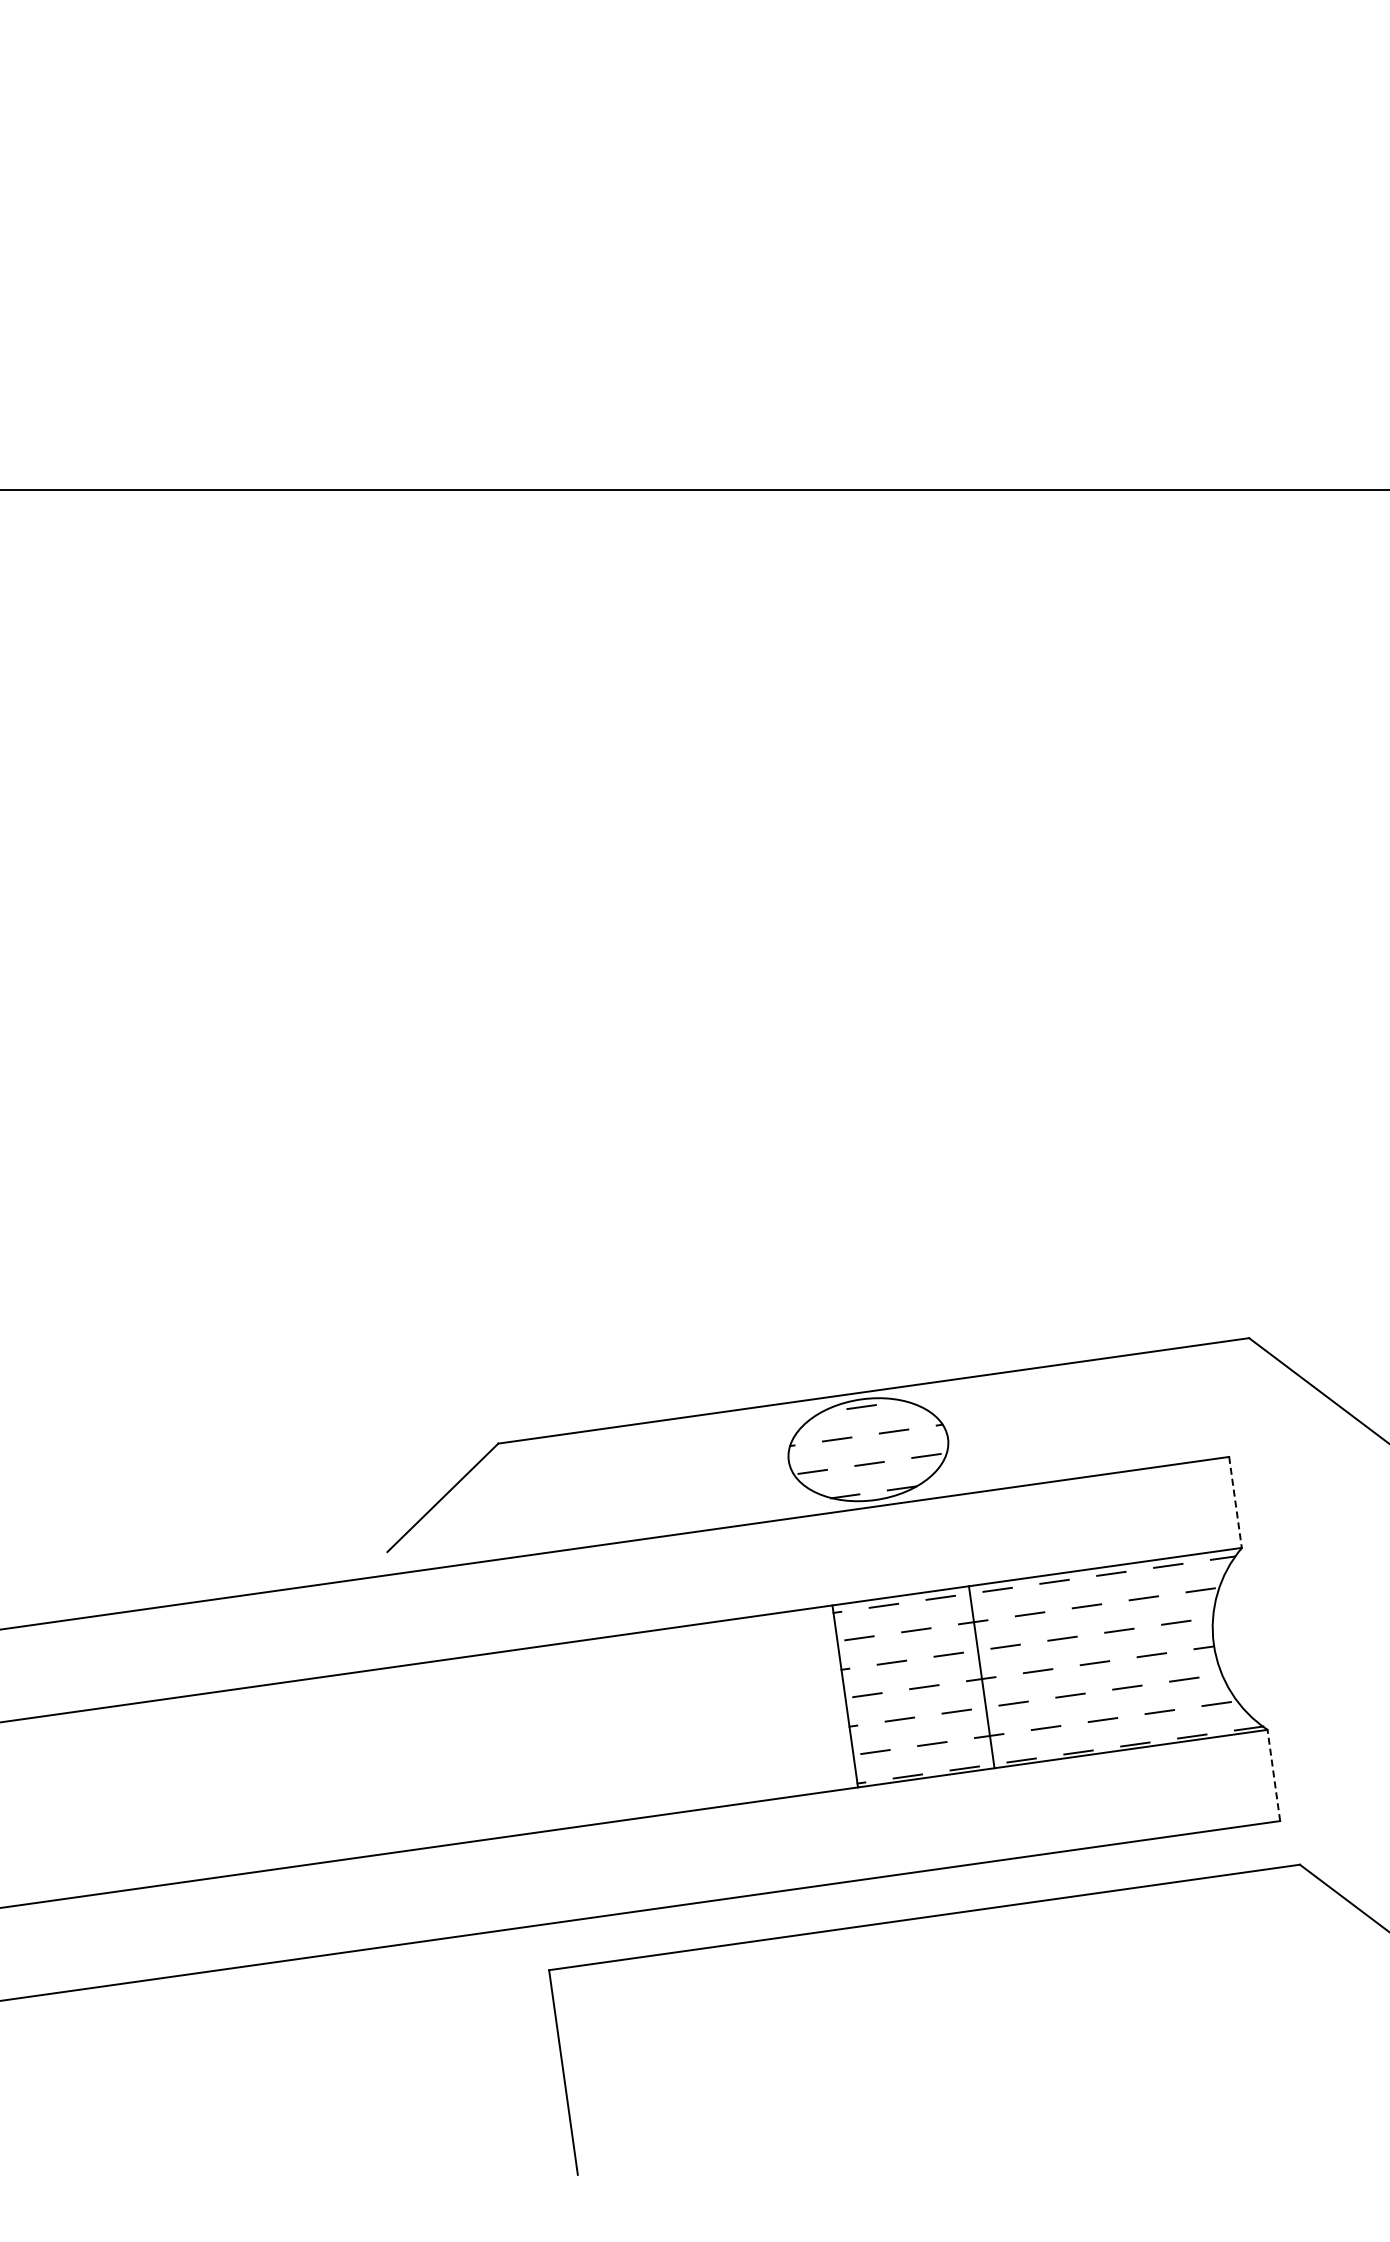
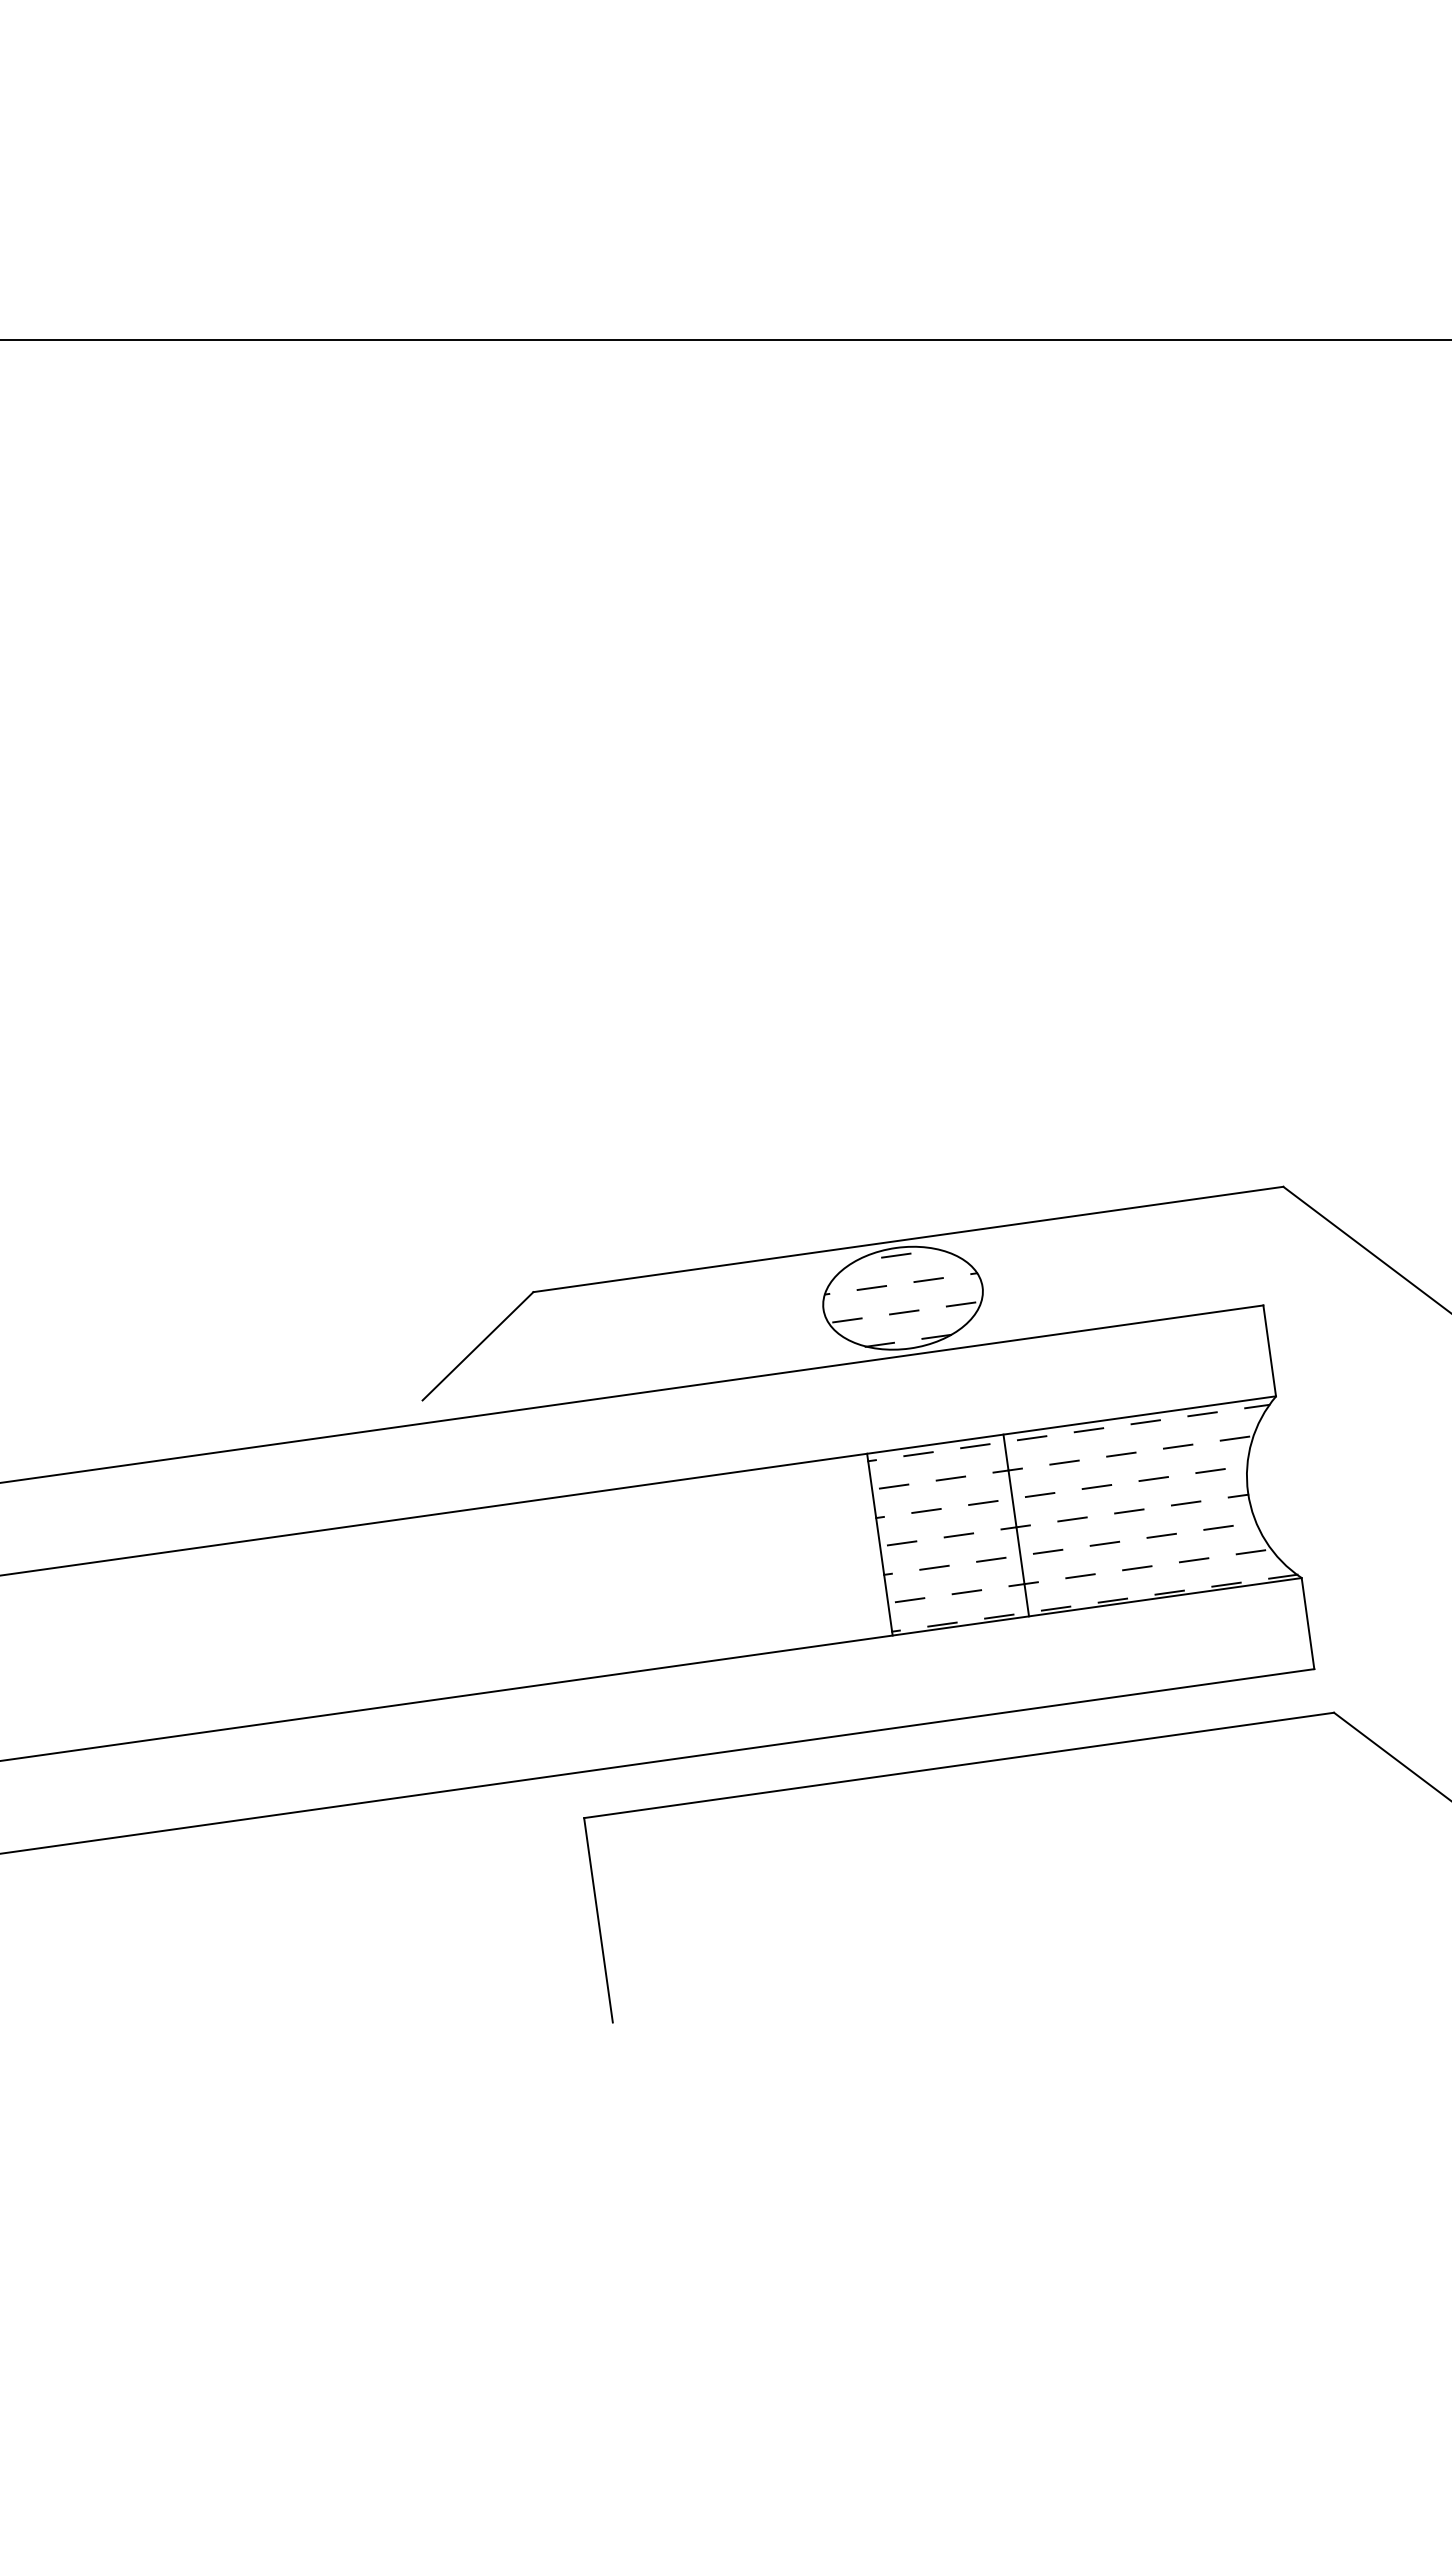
line: (1235, 1502) -> (1269, 1350), dashed -> solid
line: (1274, 1775) -> (1308, 1623), dashed -> solid

